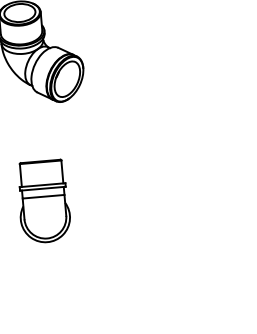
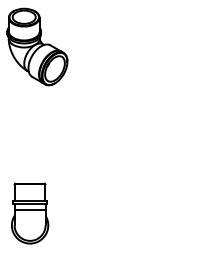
part: (44, 201) -> (30, 213), moved

